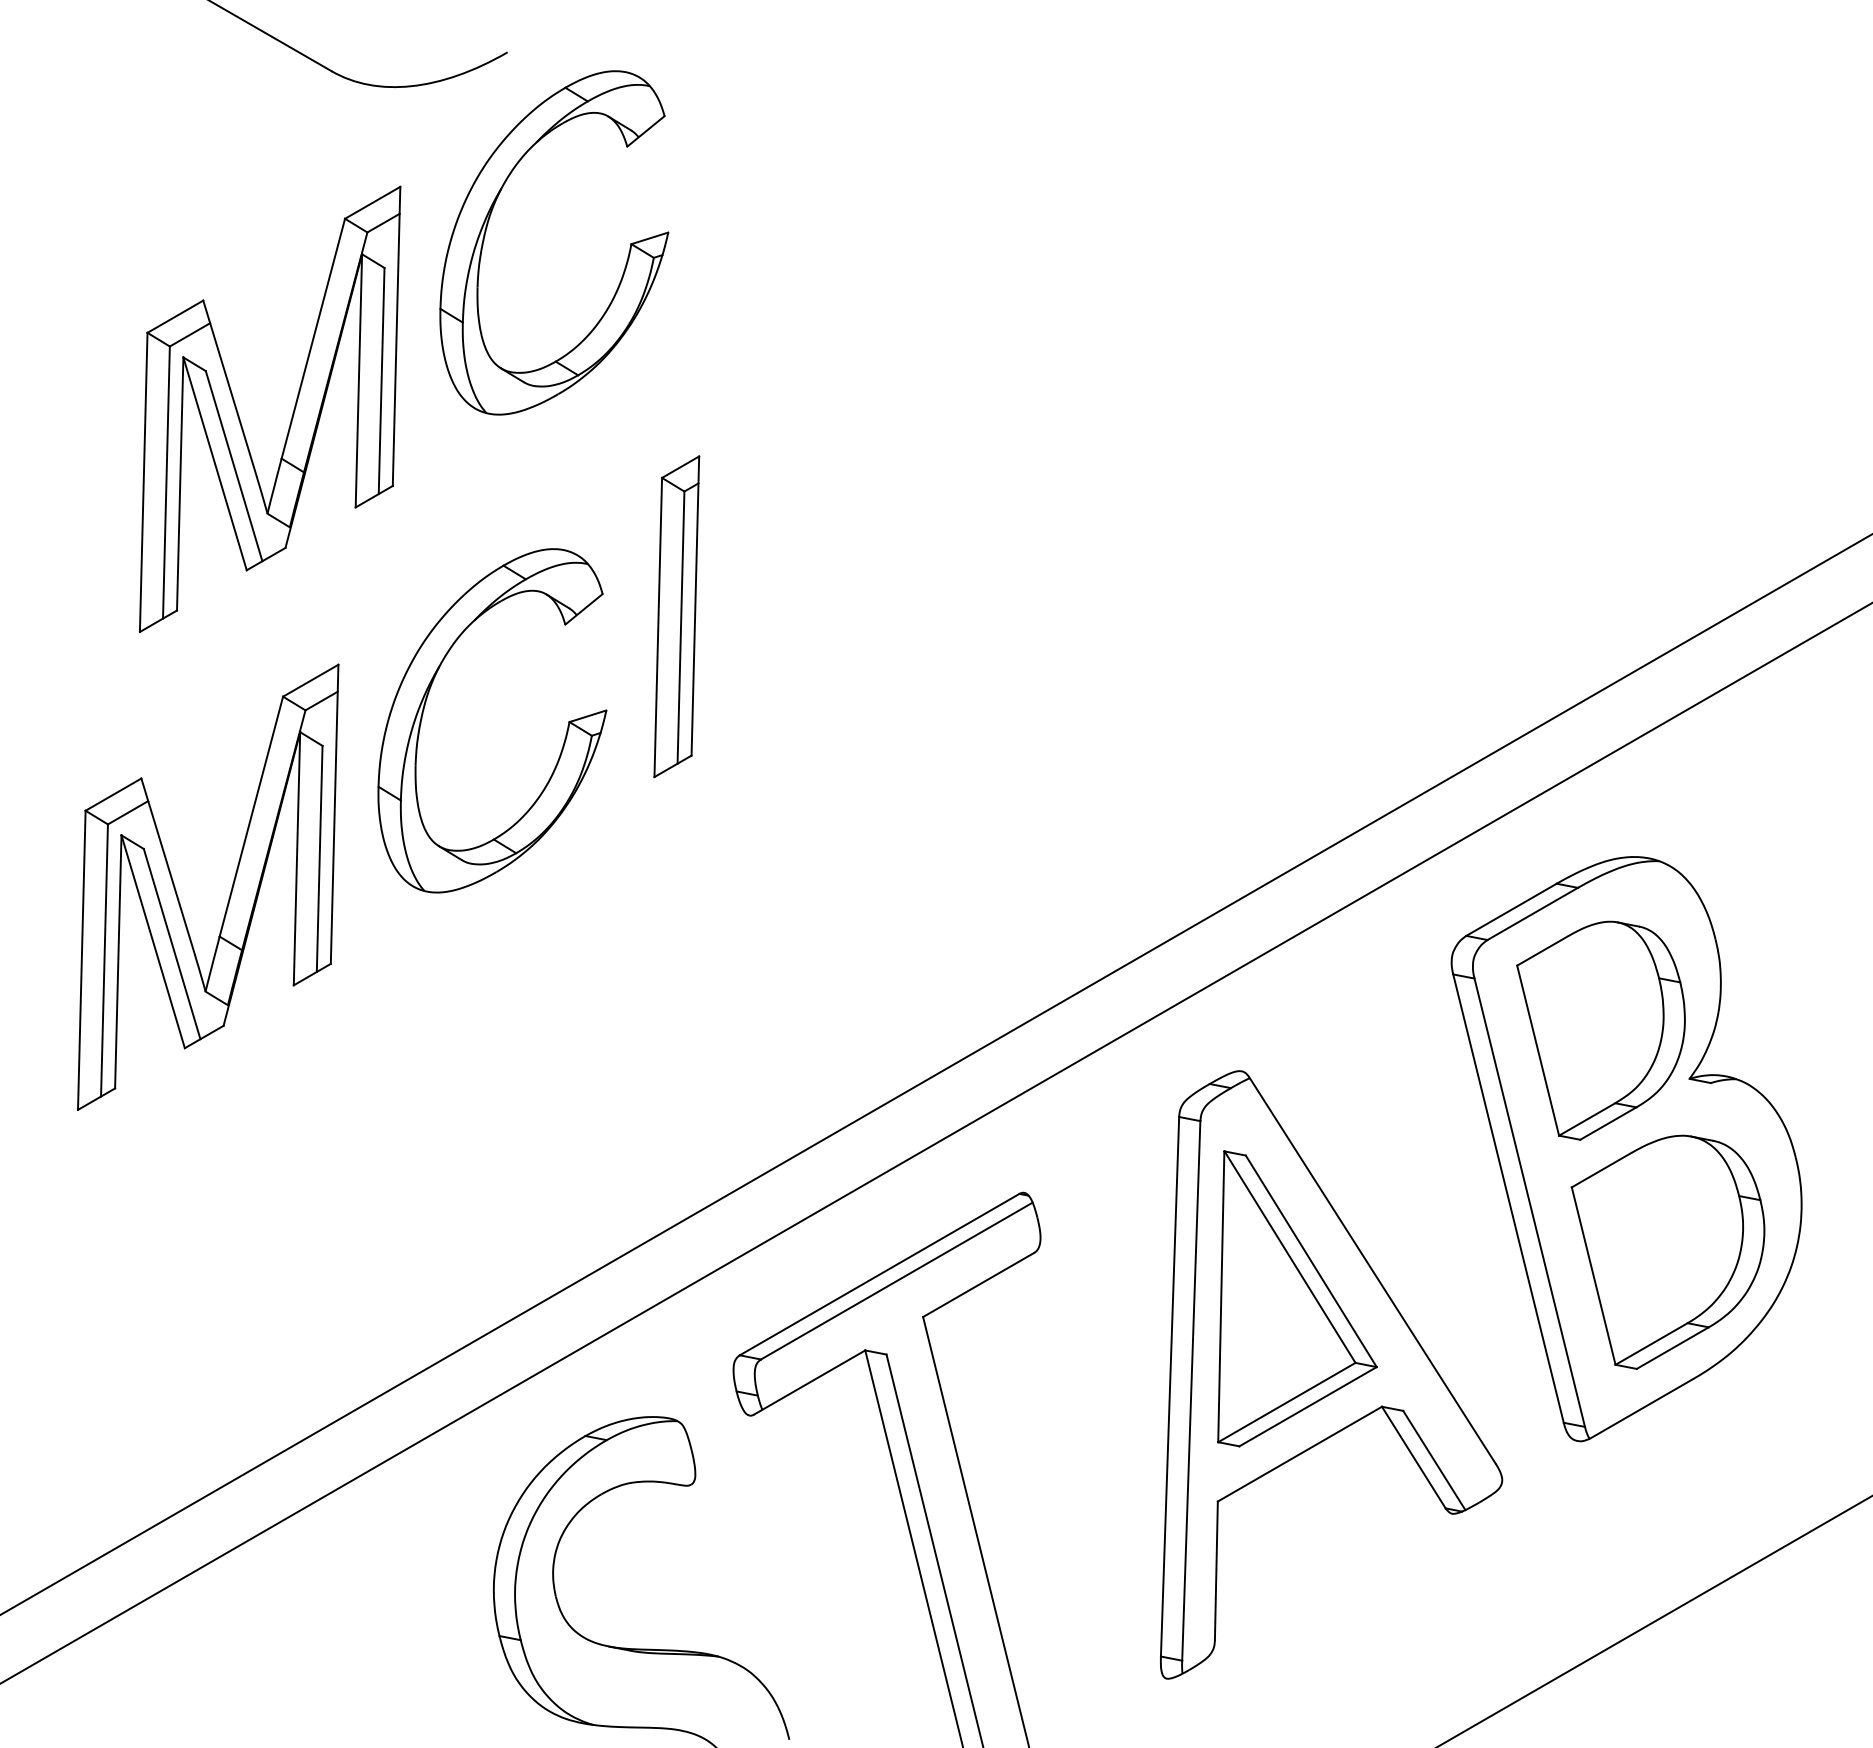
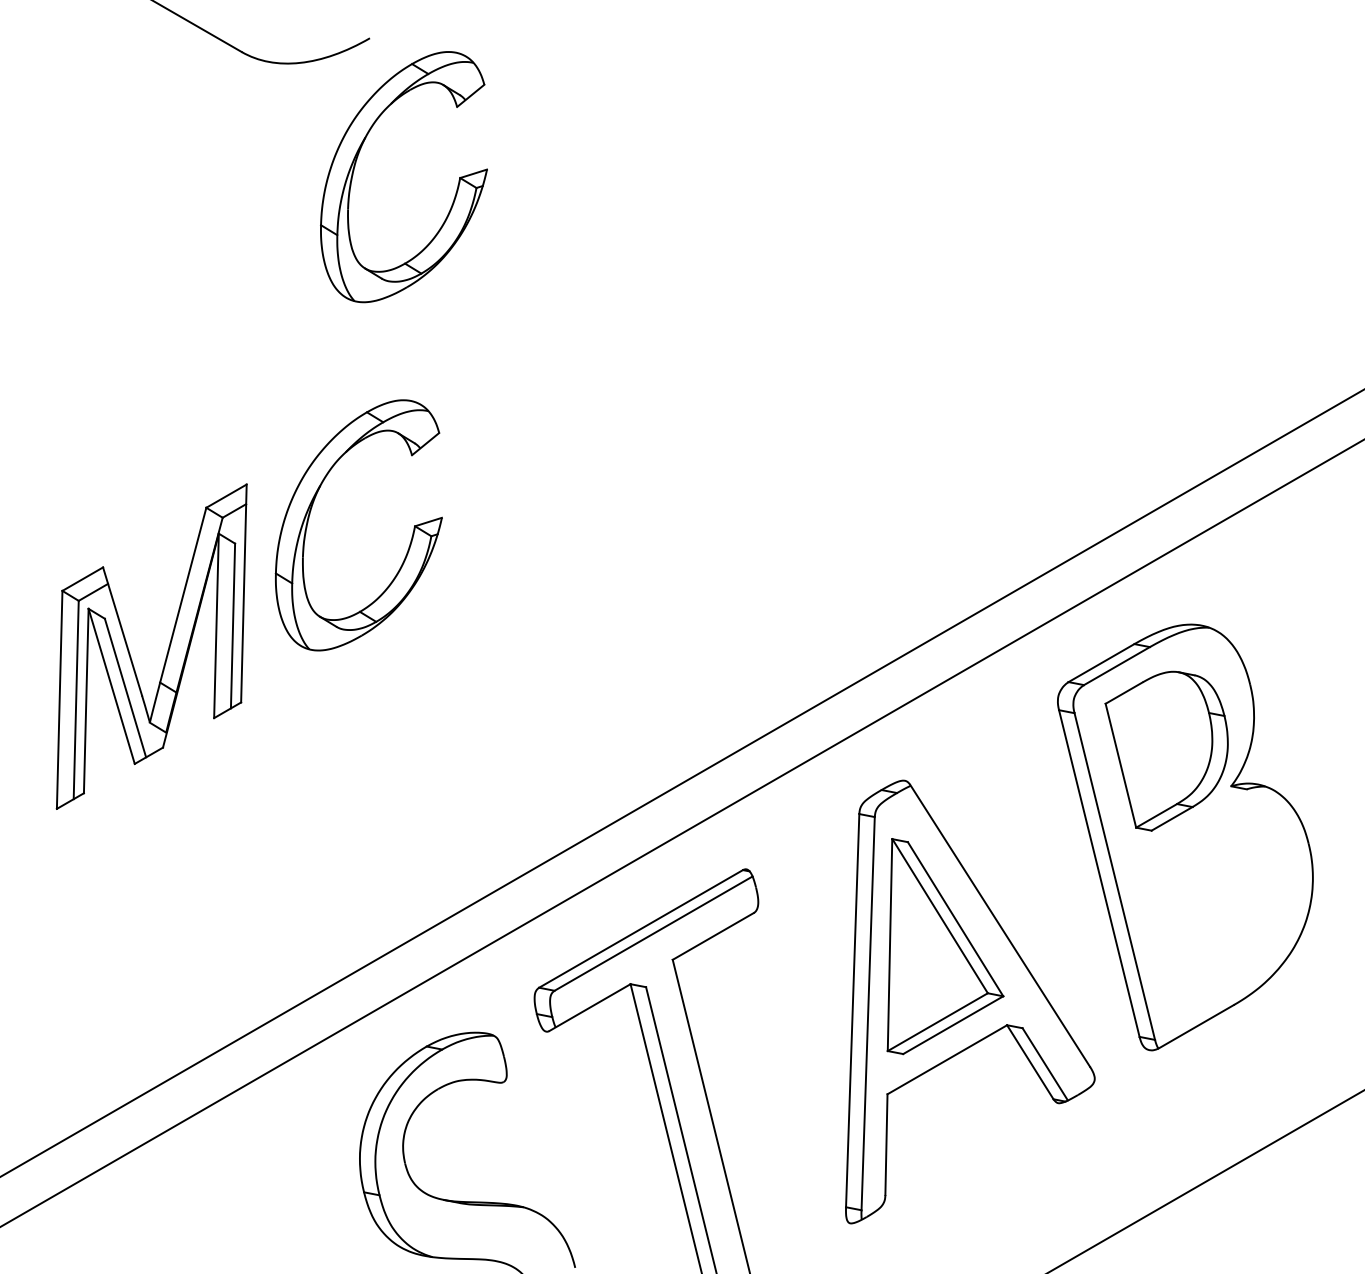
part: (292, 412) -> (213, 300), removed
part: (676, 616) -> (493, 449), removed
part: (1667, 1251) -> (1215, 912), removed

